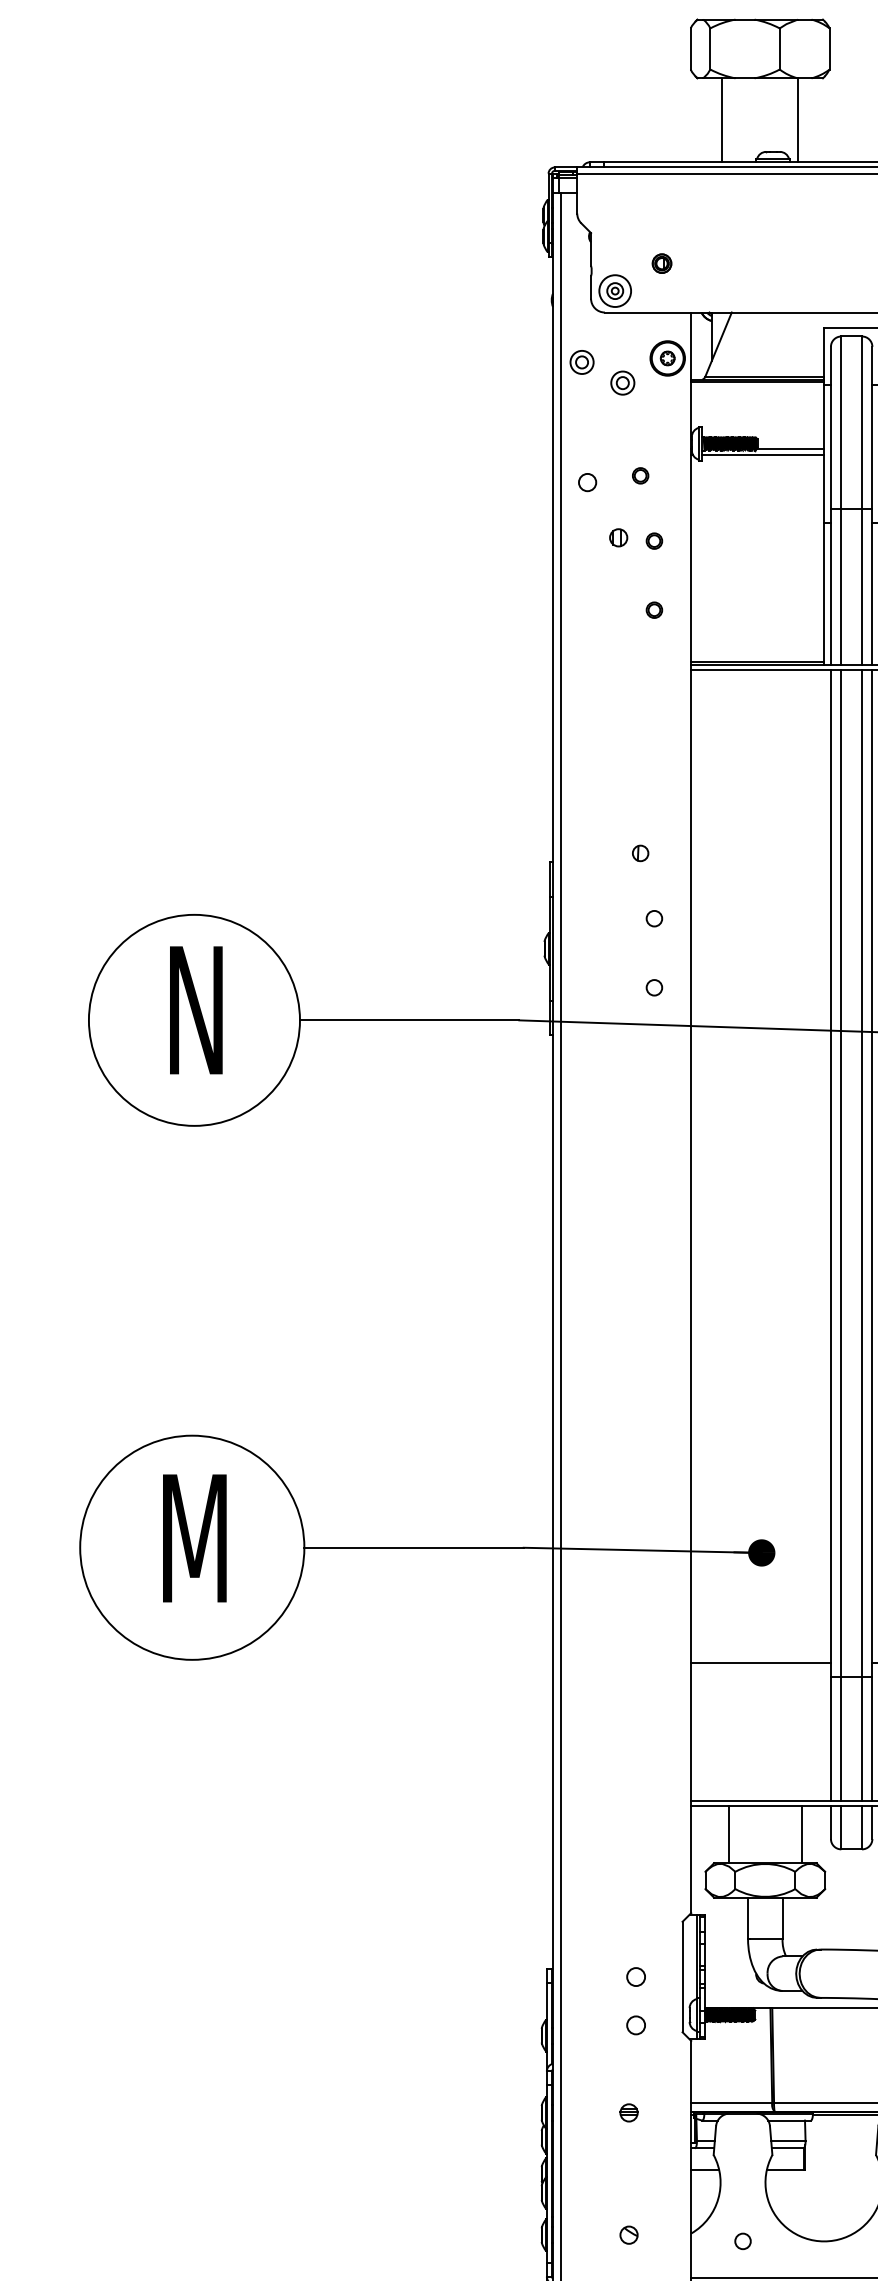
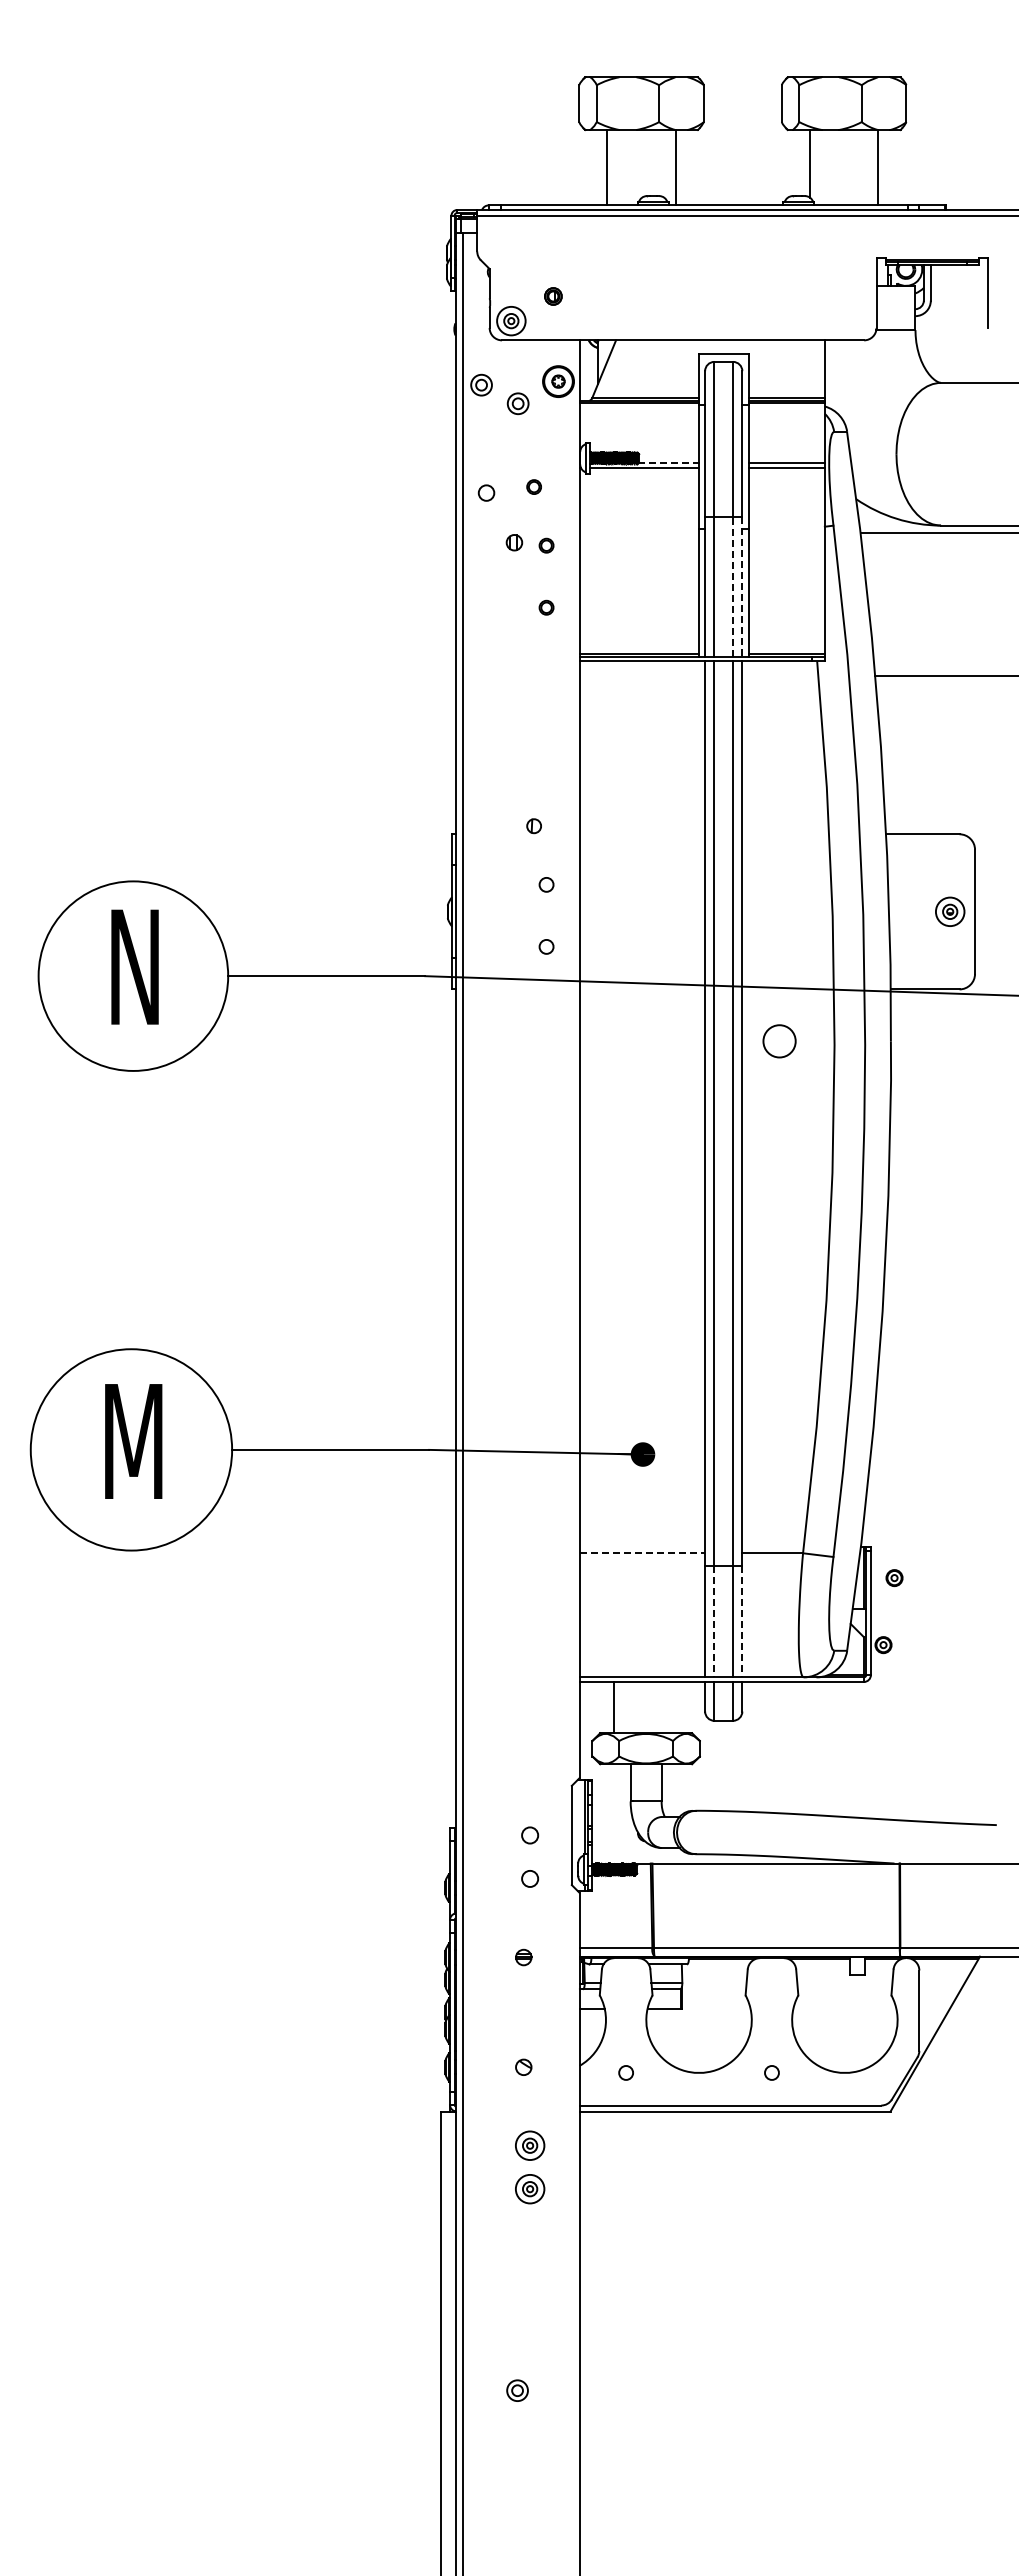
line: (791, 449) -> (669, 463), solid -> dashed
line: (862, 586) -> (733, 586), solid -> dashed
line: (872, 586) -> (742, 586), solid -> dashed
line: (761, 1663) -> (642, 1553), solid -> dashed
line: (841, 1738) -> (714, 1621), solid -> dashed
line: (872, 1738) -> (742, 1621), solid -> dashed
line: (801, 1834) -> (678, 1707), removed

